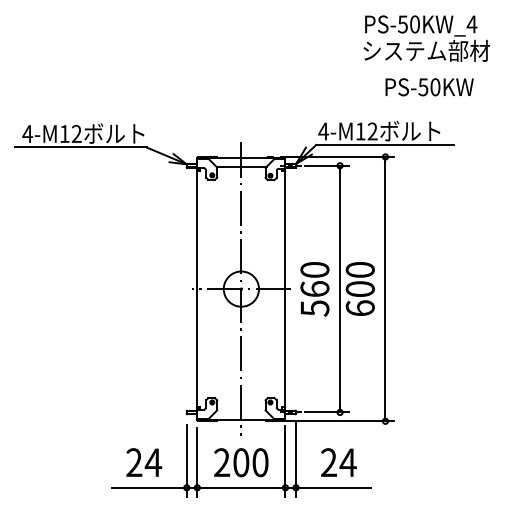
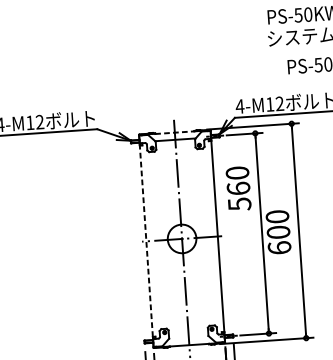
line: (241, 158) -> (174, 132), solid -> dashed
line: (197, 286) -> (146, 239), solid -> dashed
text: (314, 289) -> (238, 188), moved

